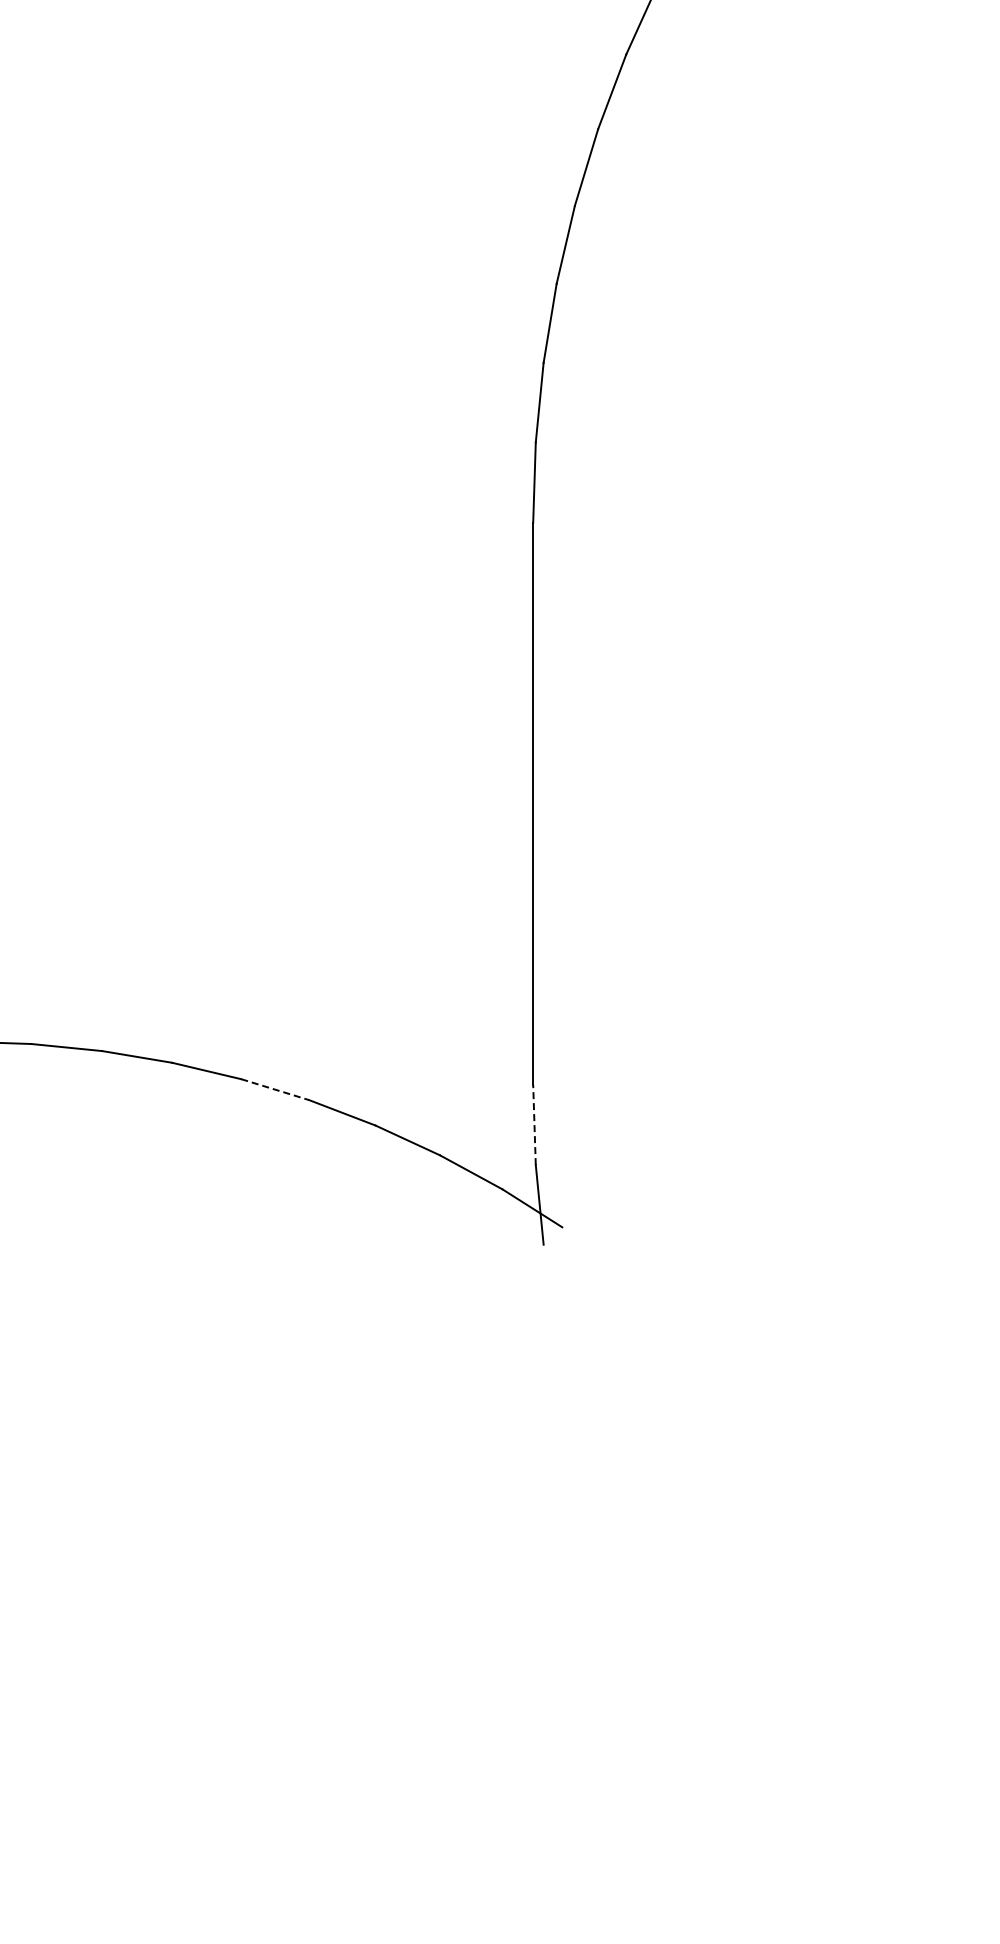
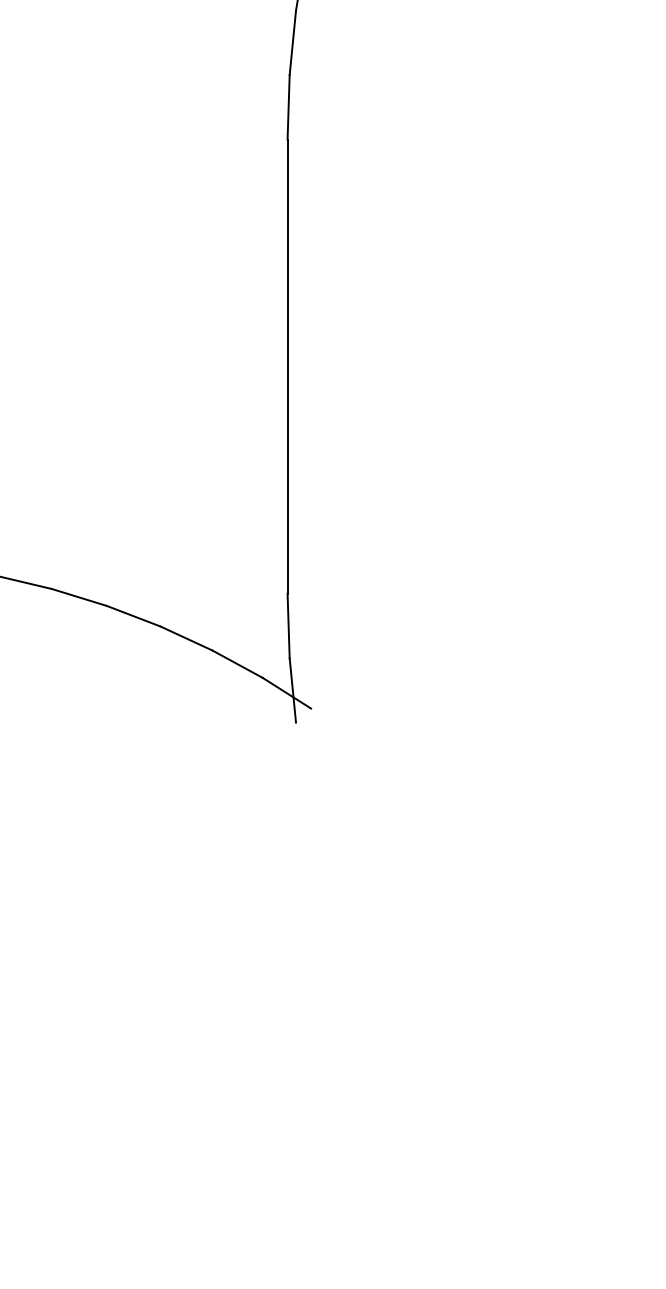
line: (275, 1089) -> (79, 597), dashed -> solid
line: (534, 1124) -> (288, 625), dashed -> solid

